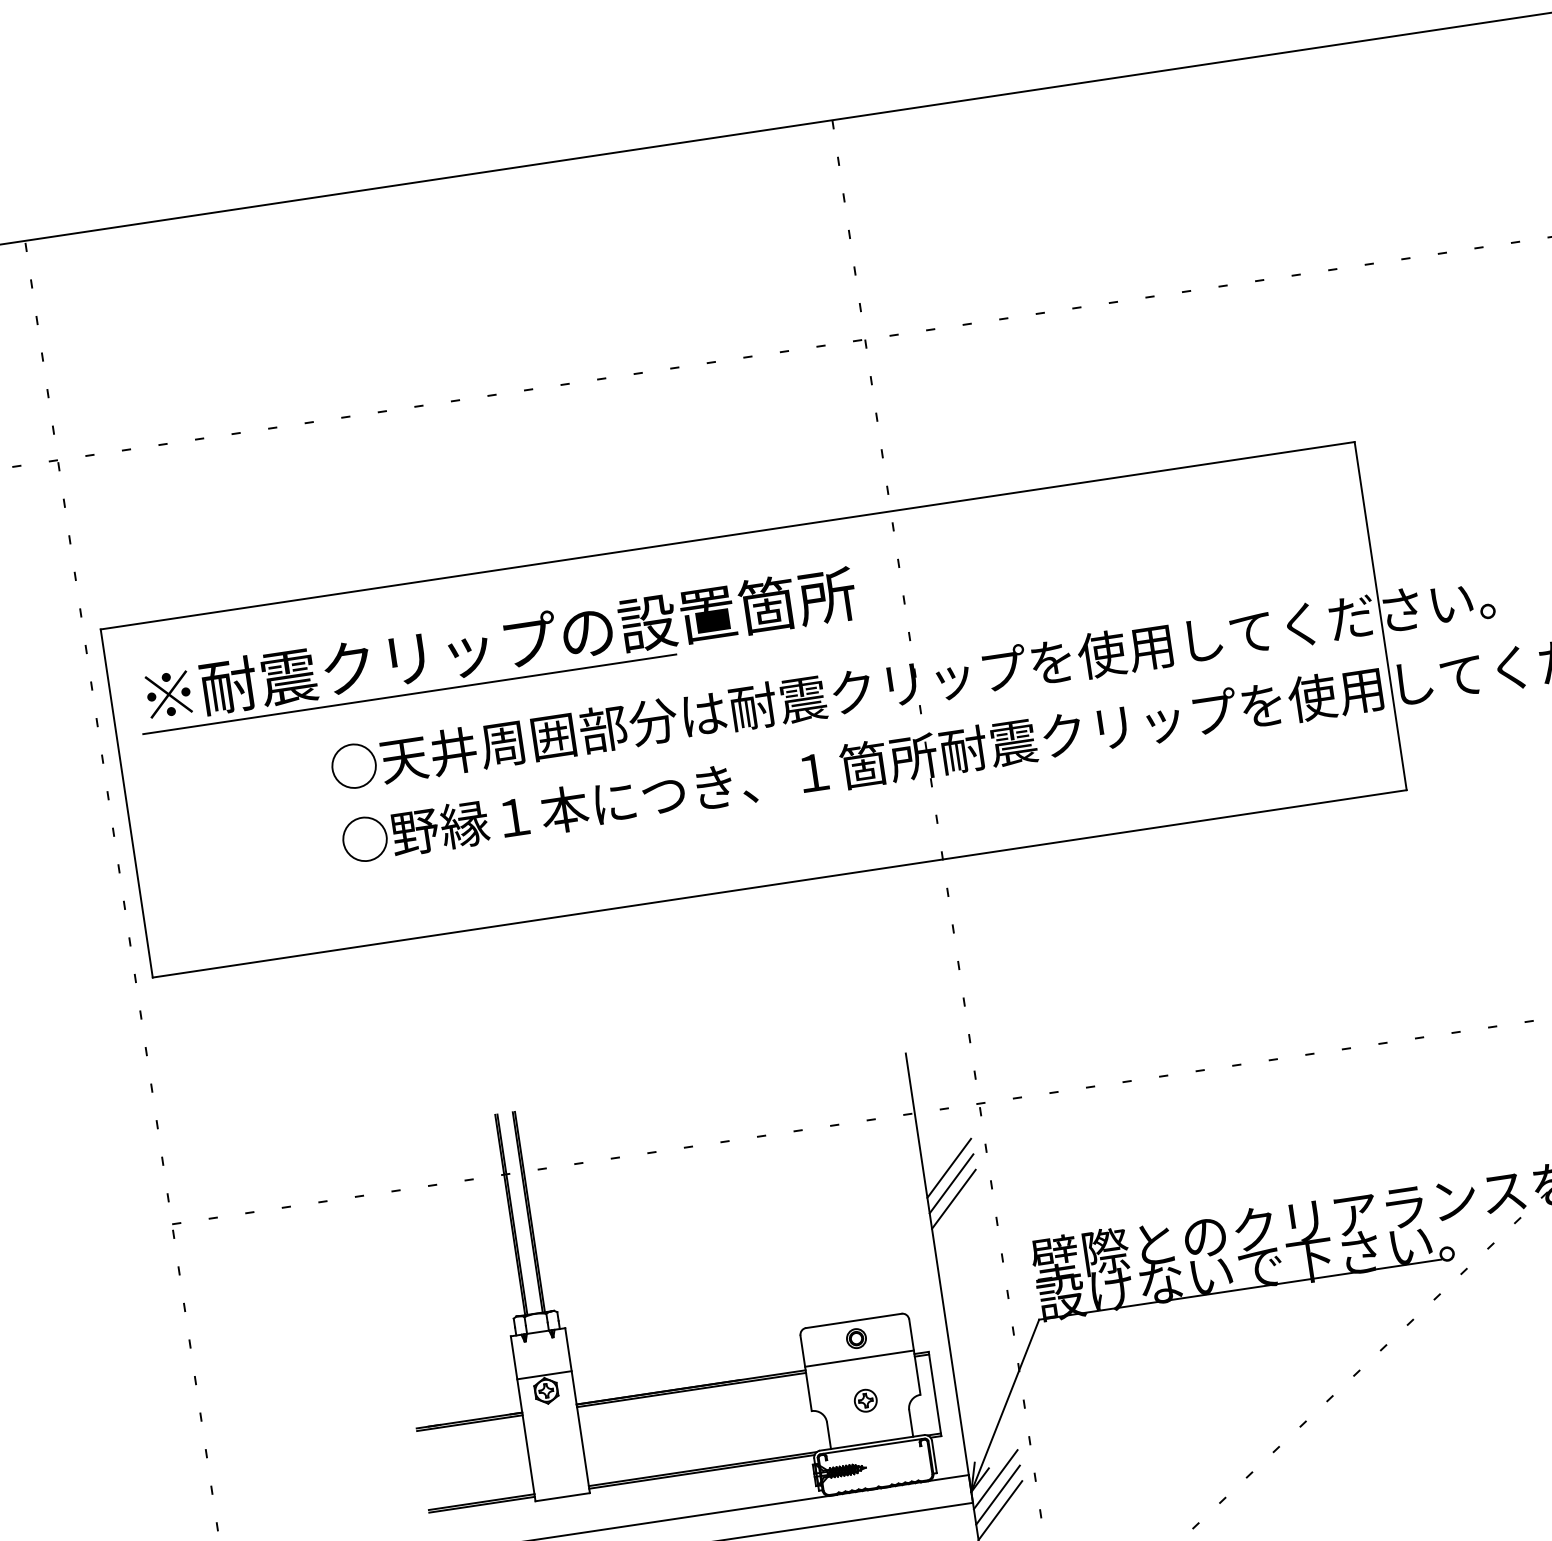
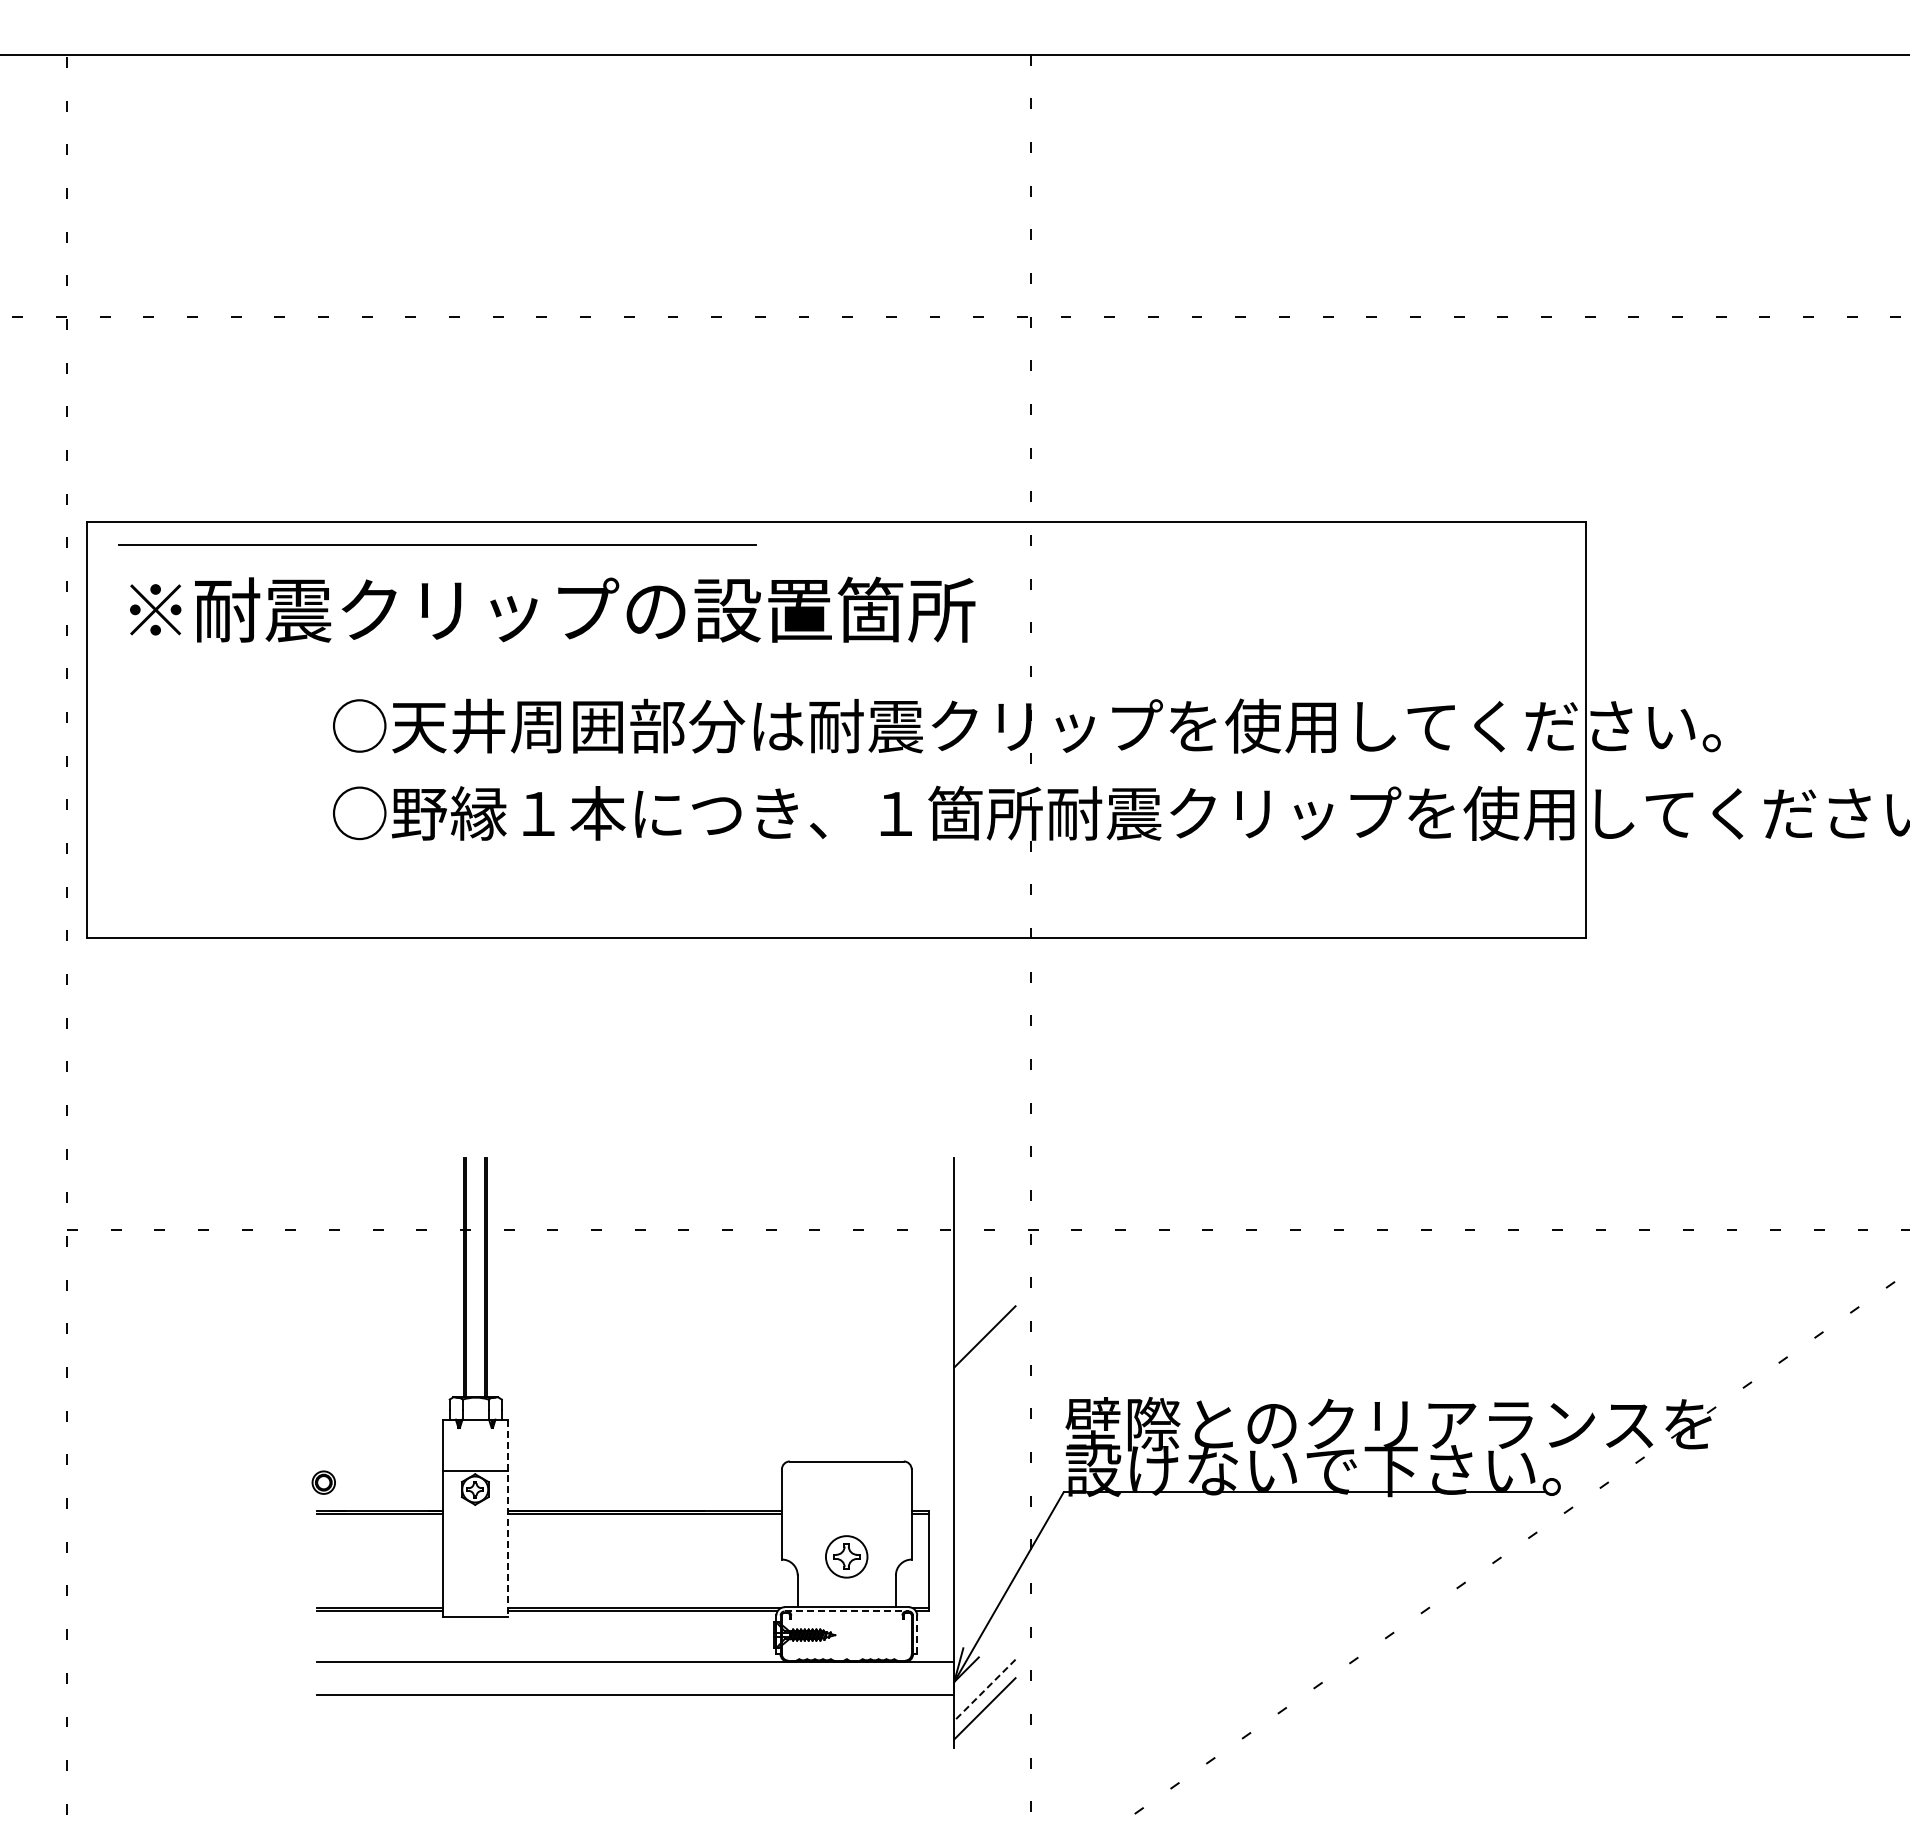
line: (409, 694) -> (437, 544), moved
line: (948, 1168) -> (984, 1299), removed
line: (951, 1183) -> (984, 1318), removed
part: (856, 1338) -> (323, 1482), moved
line: (859, 1358) -> (846, 1506), removed
part: (865, 1400) -> (846, 1556), size x1.6
line: (577, 1410) -> (508, 1518), solid -> dashed
line: (873, 1446) -> (847, 1611), solid -> dashed
line: (934, 1456) -> (917, 1634), solid -> dashed
line: (995, 1479) -> (984, 1671), removed
line: (997, 1495) -> (984, 1690), solid -> dashed

